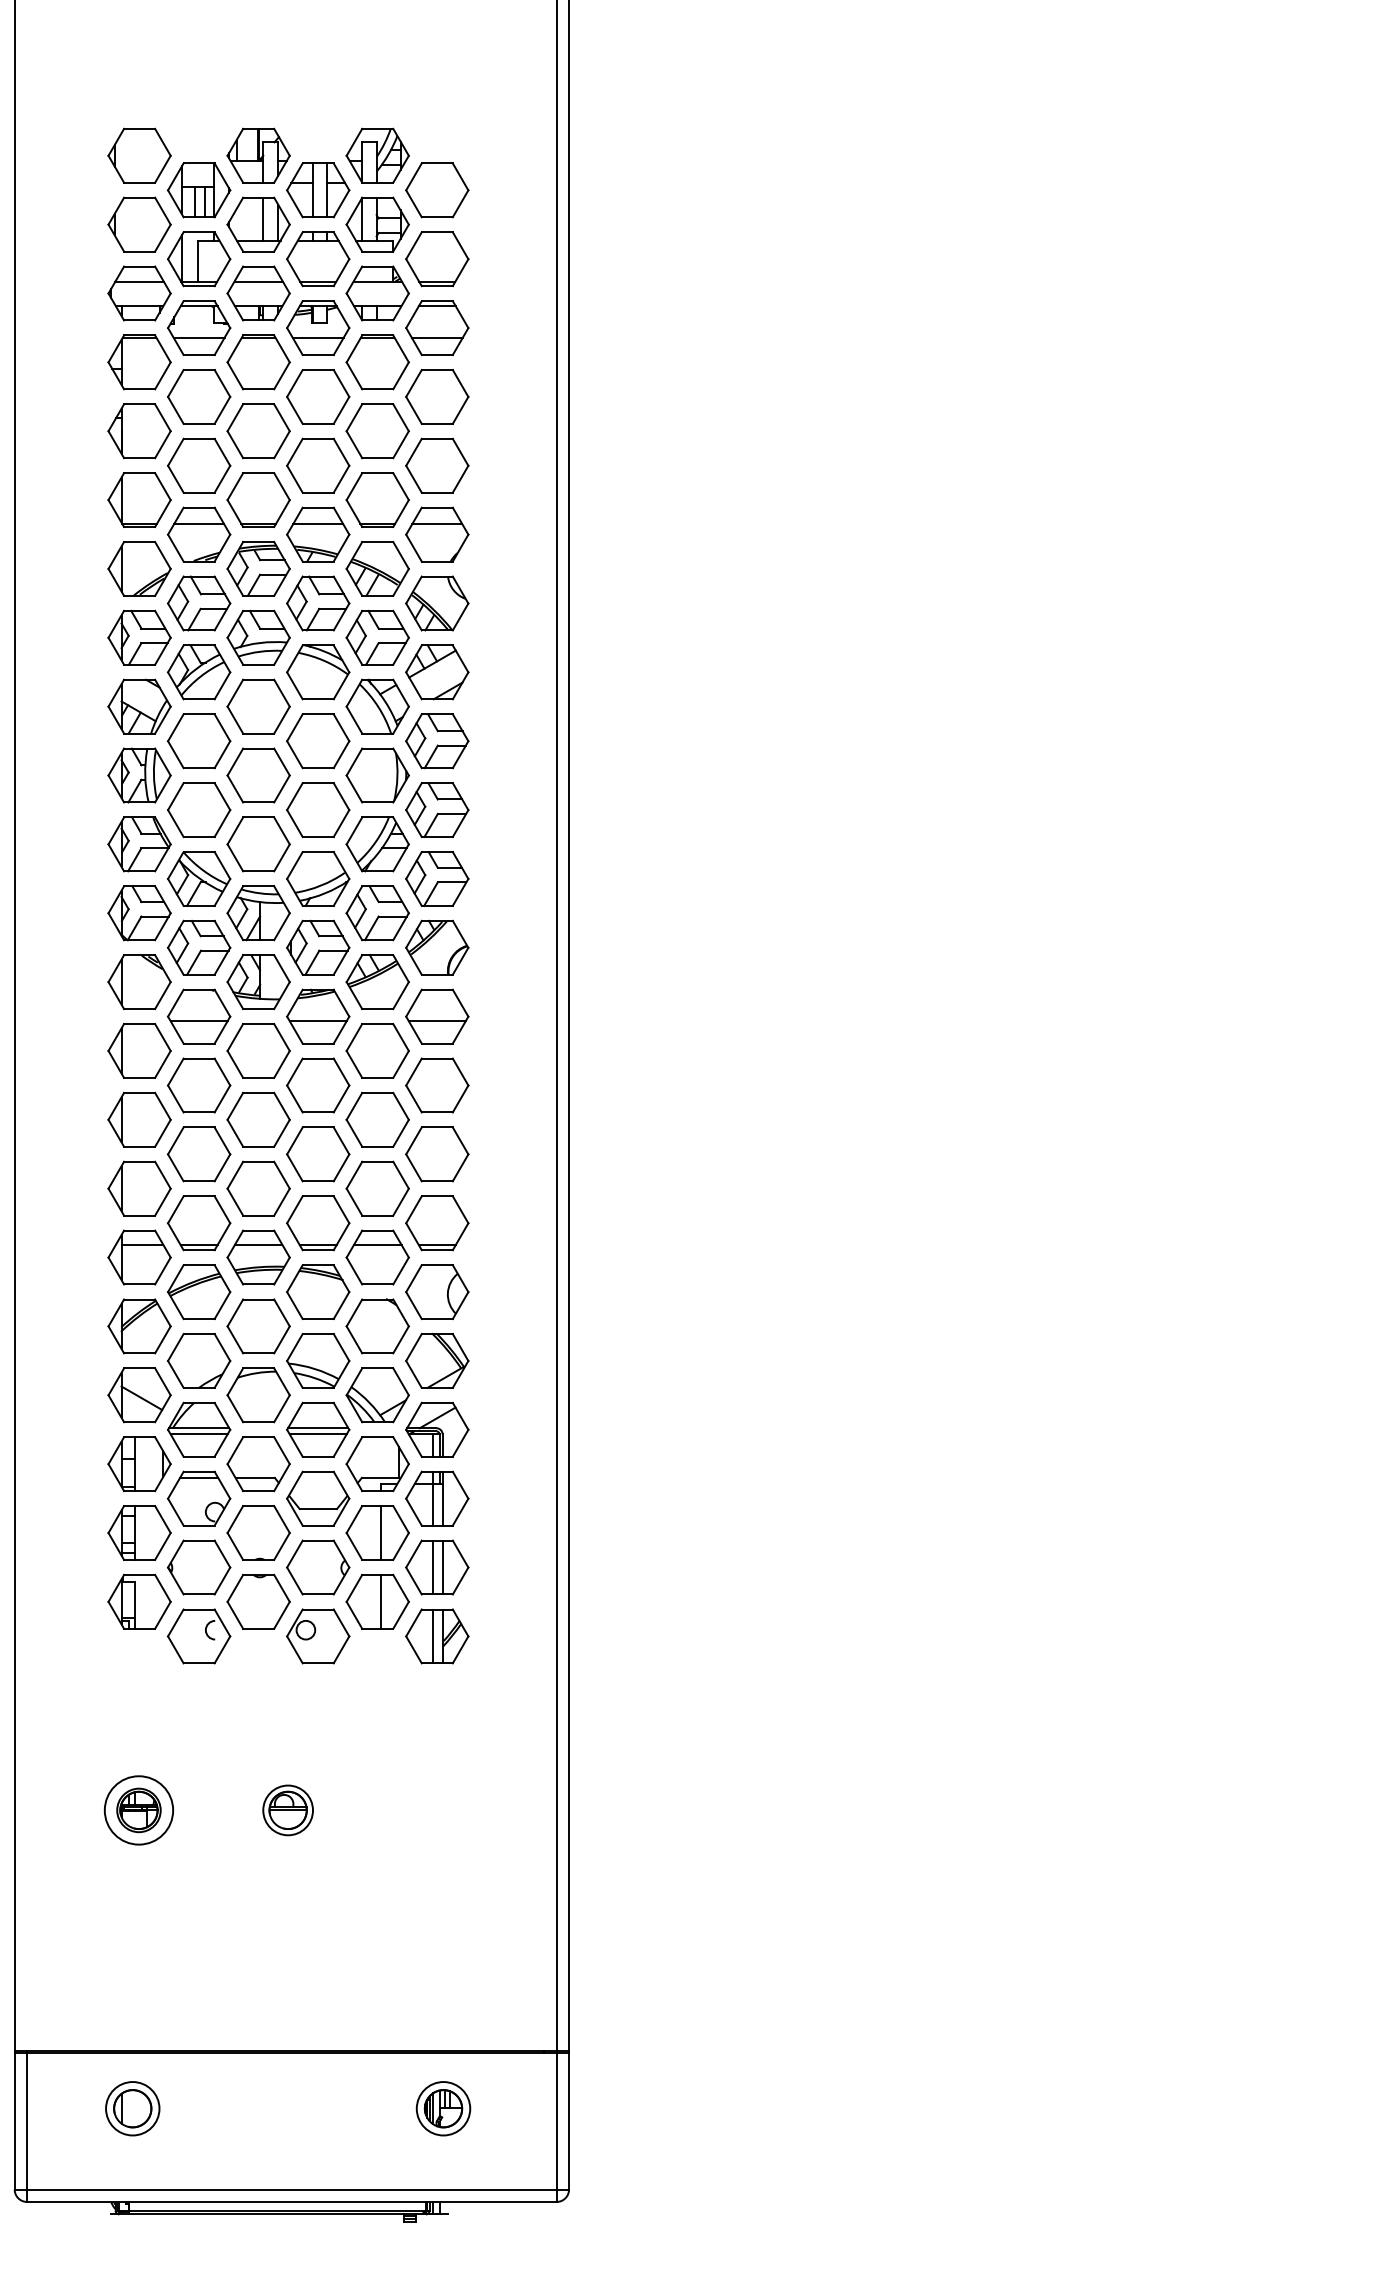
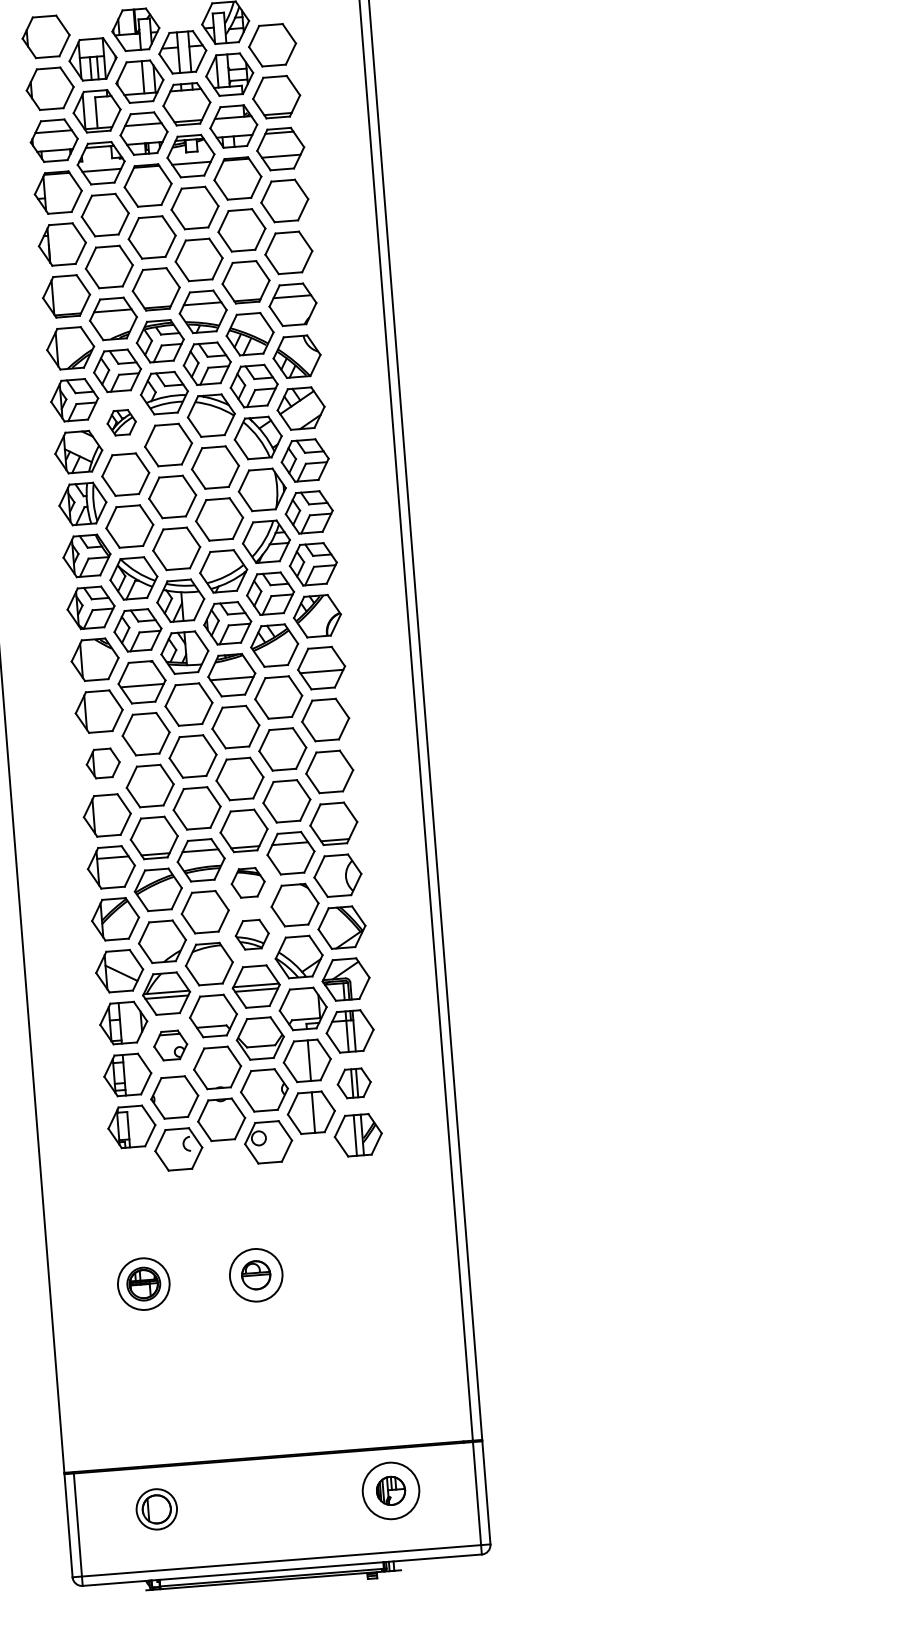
part: (199, 672) -> (121, 422), size x0.6
part: (139, 1119) -> (103, 763), size x0.7
part: (318, 1292) -> (248, 883), size x0.7
part: (318, 1360) -> (252, 934), size x0.7
part: (199, 1498) -> (170, 1045), size x0.7
part: (437, 1567) -> (354, 1083), size x0.7
circle: (288, 1810) -> (256, 1275), size x1.4
circle: (443, 2108) -> (391, 1490), size x1.4

